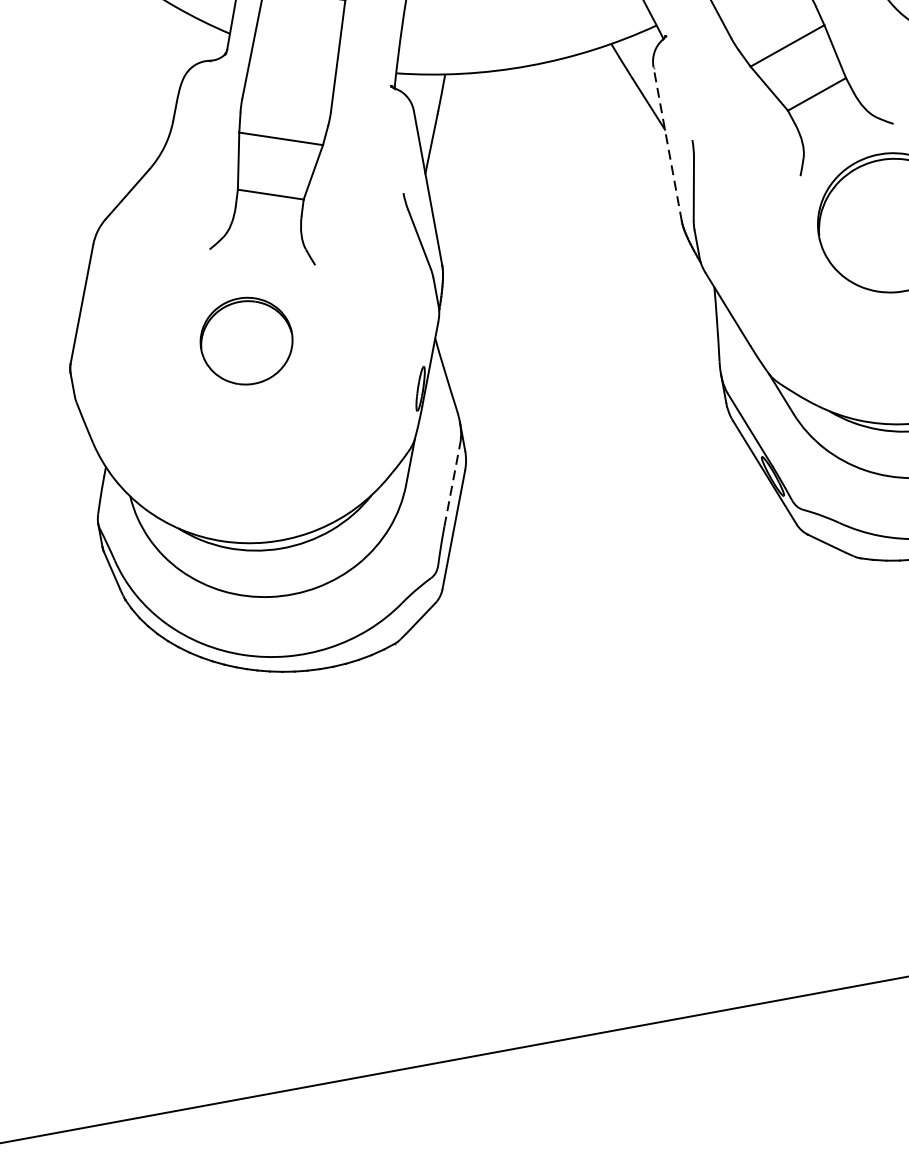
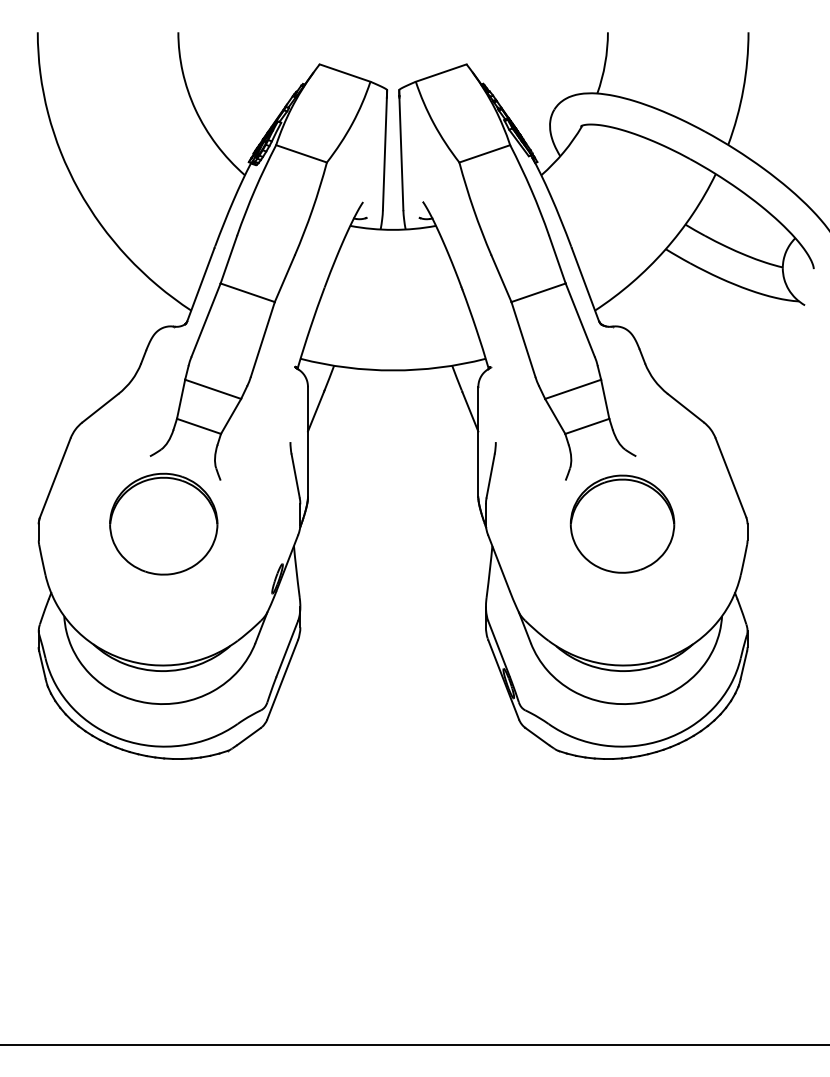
line: (668, 145) -> (478, 442), dashed -> solid
part: (245, 340) -> (163, 523), size x1.67
line: (452, 484) -> (287, 648), dashed -> solid

